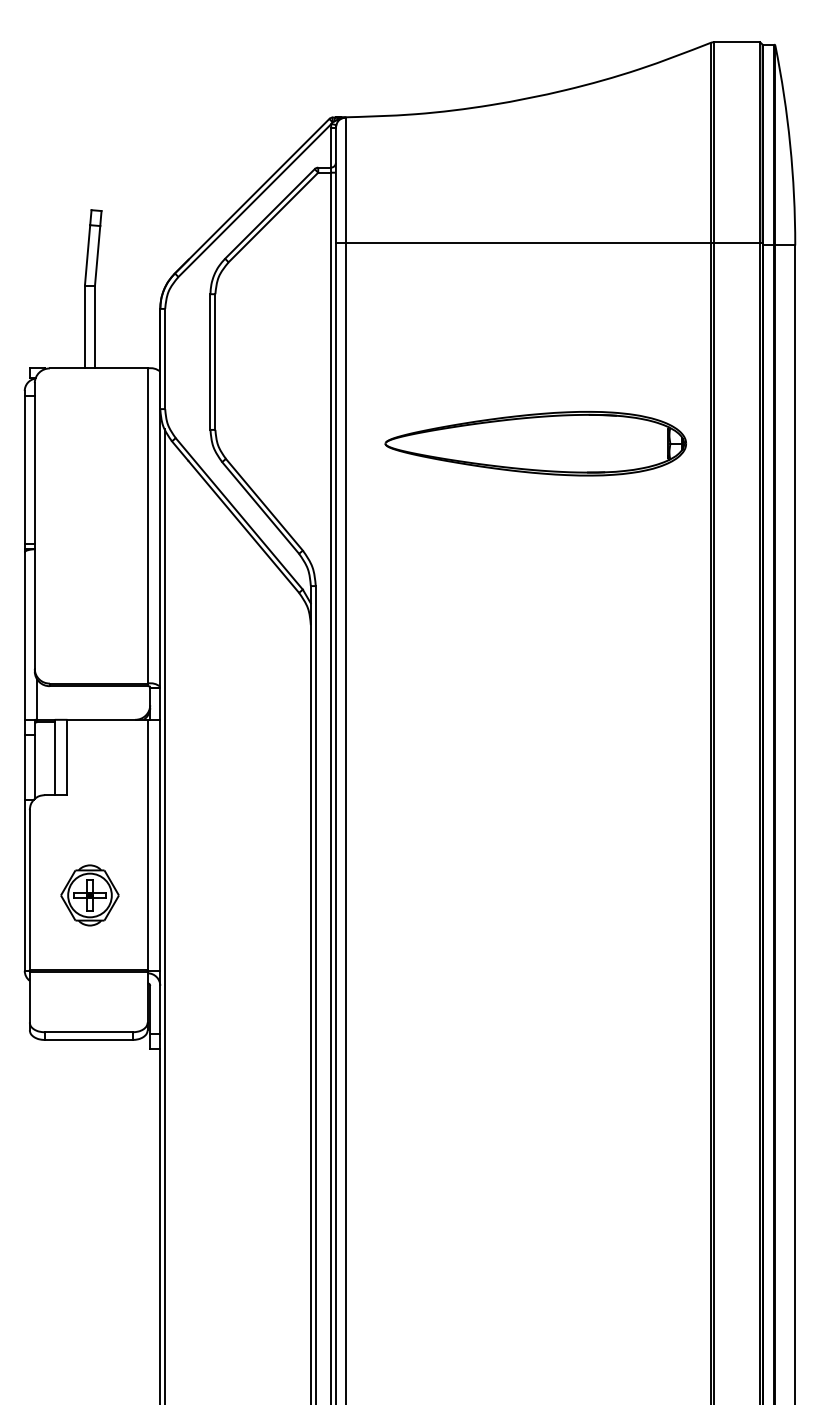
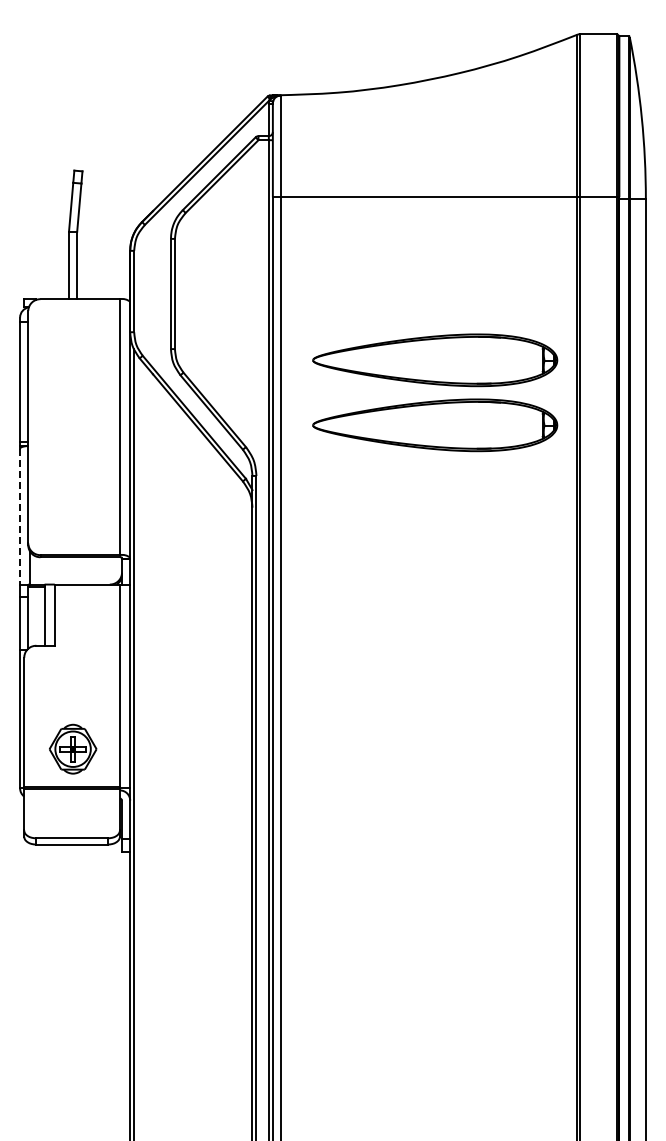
part: (536, 523) -> (435, 425), added
line: (25, 636) -> (20, 516), solid -> dashed
part: (90, 894) -> (73, 748), moved

